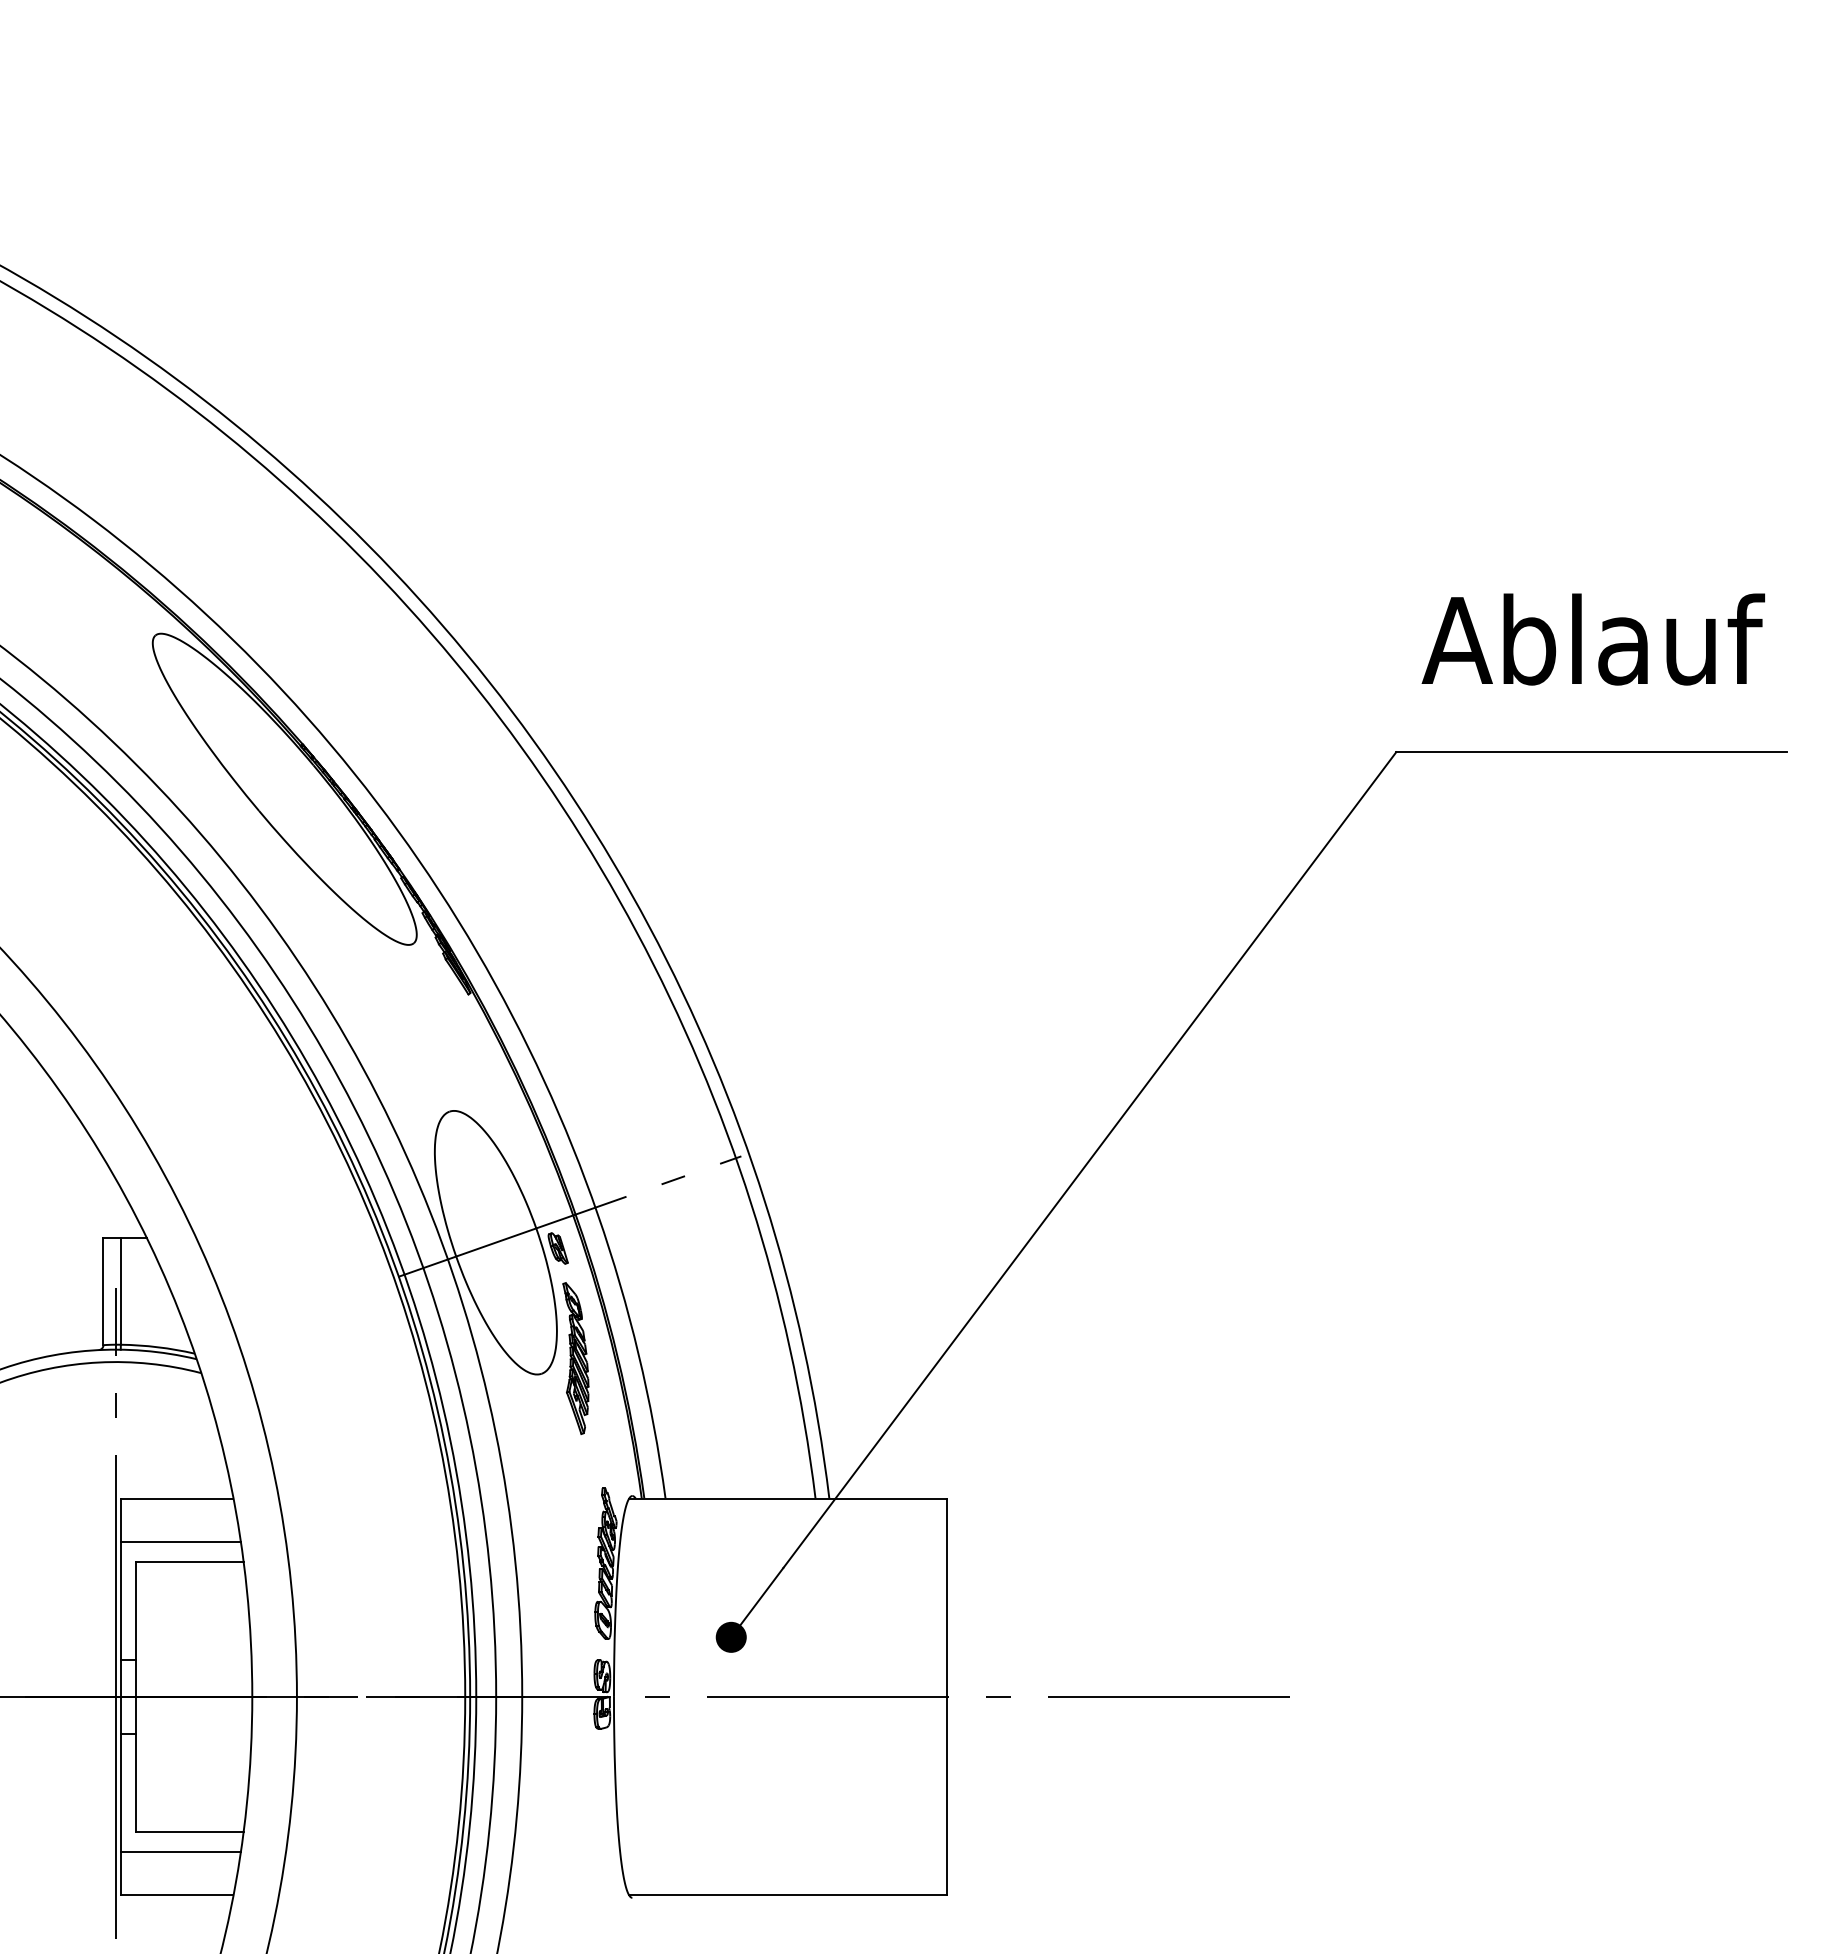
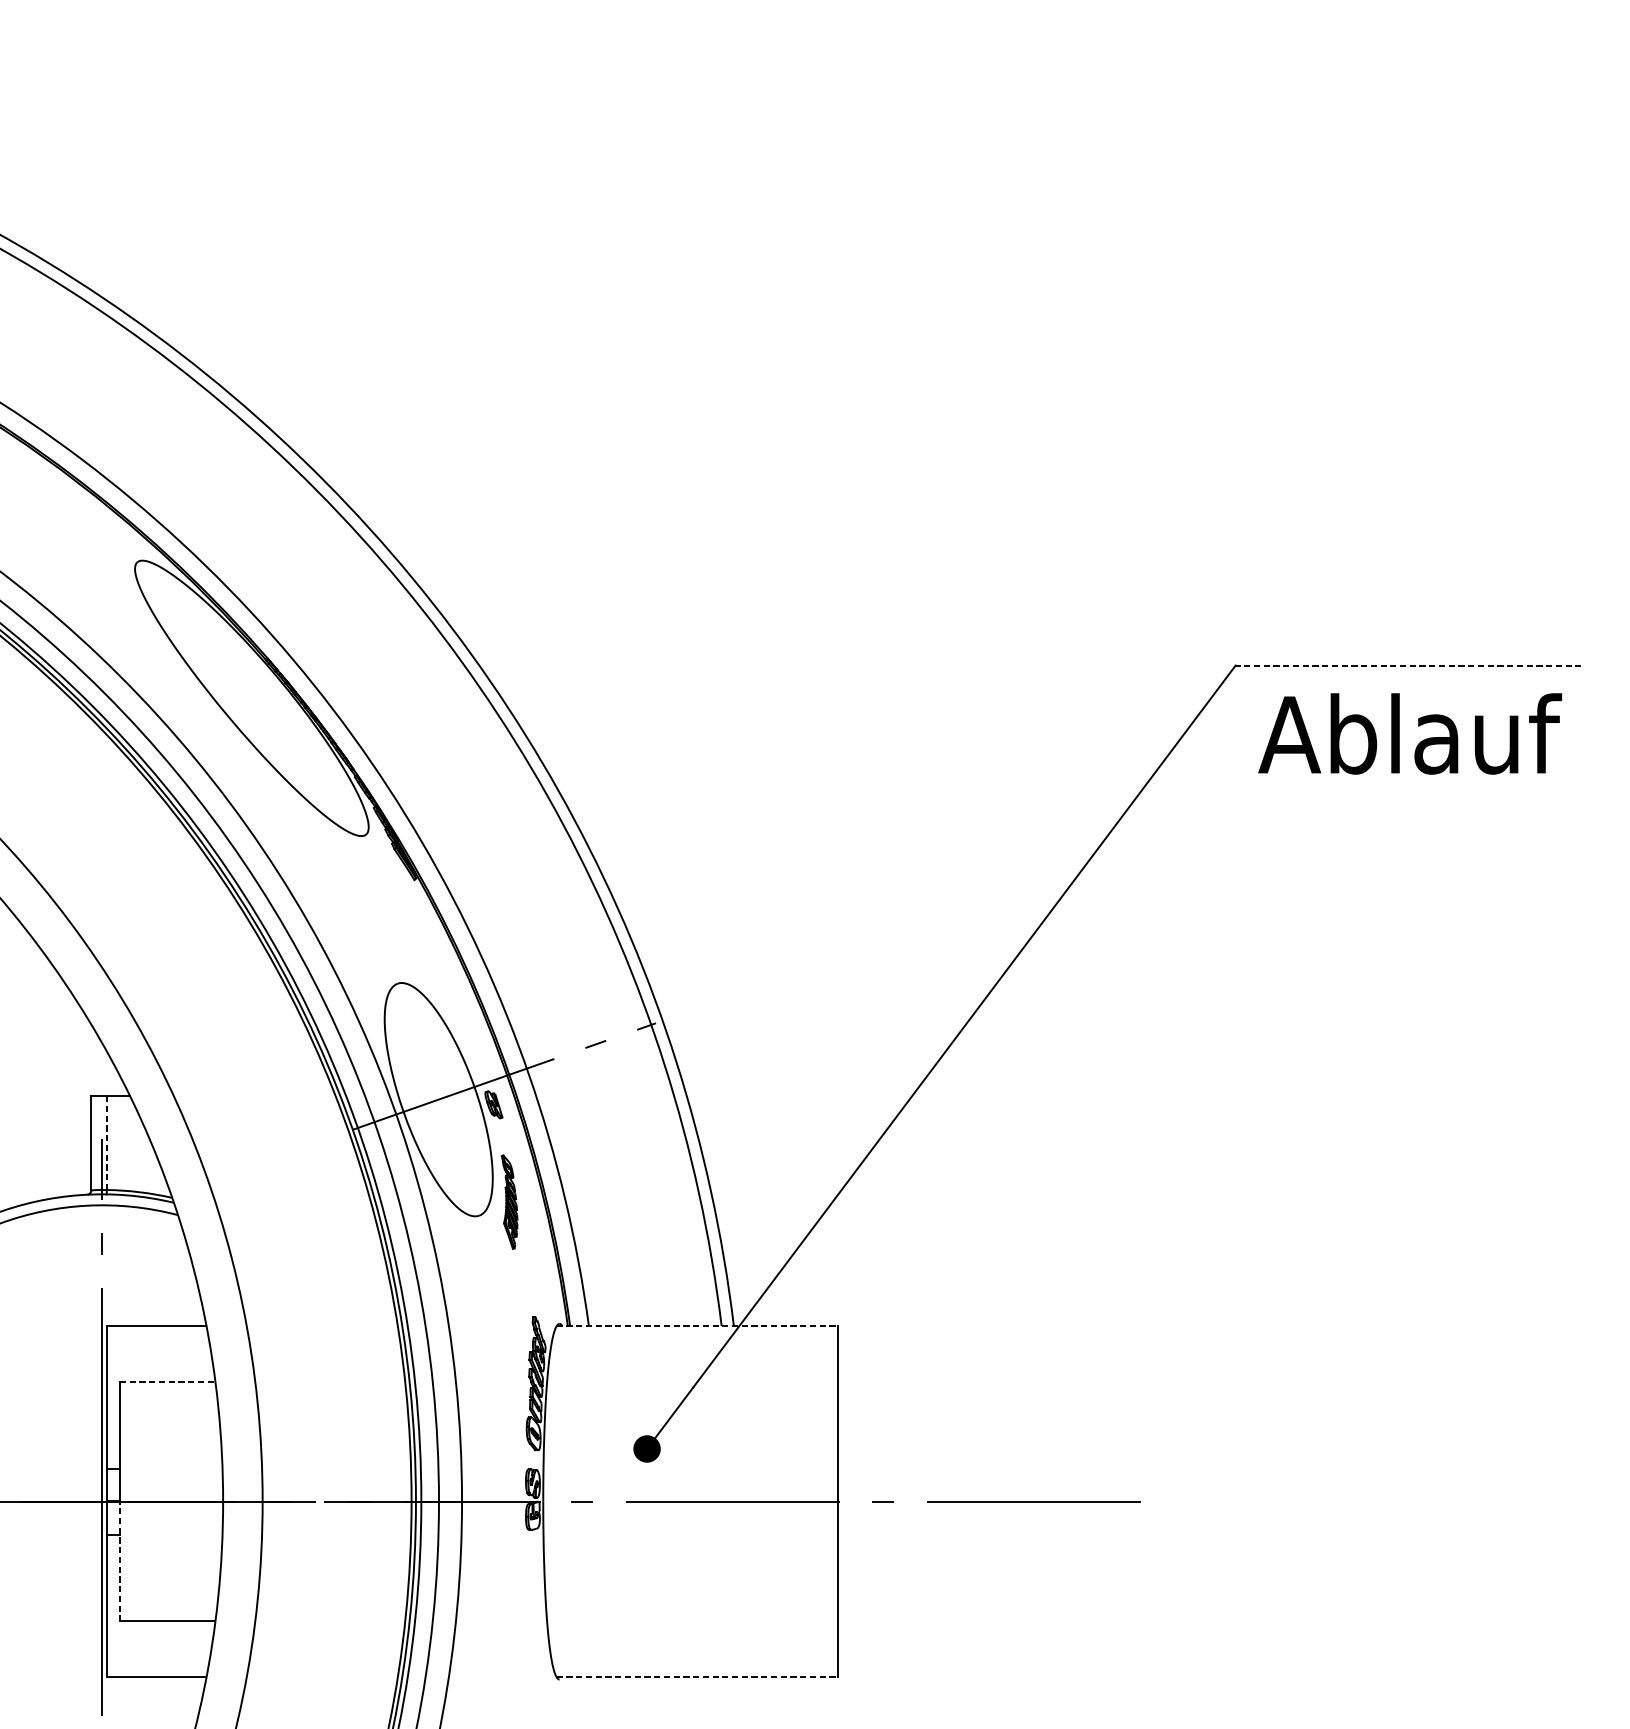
text: (1592, 639) -> (1409, 733), moved
line: (1591, 752) -> (1408, 665), solid -> dashed
line: (120, 1290) -> (106, 1141), solid -> dashed
part: (575, 1358) -> (509, 1202), size x0.7
line: (788, 1498) -> (697, 1326), solid -> dashed
line: (180, 1542) -> (159, 1365), removed
line: (189, 1561) -> (167, 1381), solid -> dashed
line: (135, 1764) -> (119, 1561), solid -> dashed
line: (180, 1851) -> (159, 1638), removed
line: (788, 1895) -> (697, 1677), solid -> dashed

